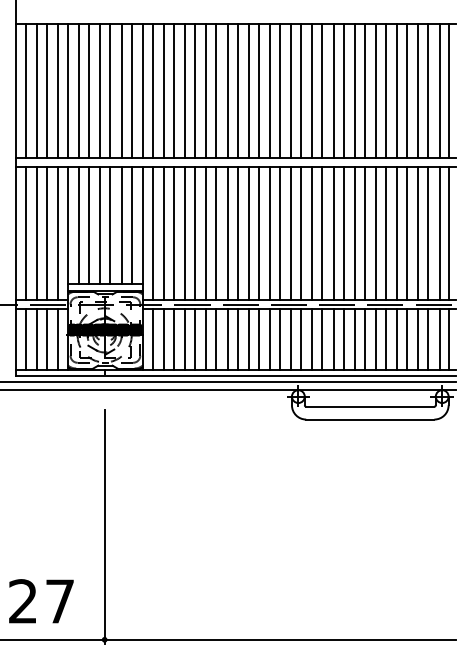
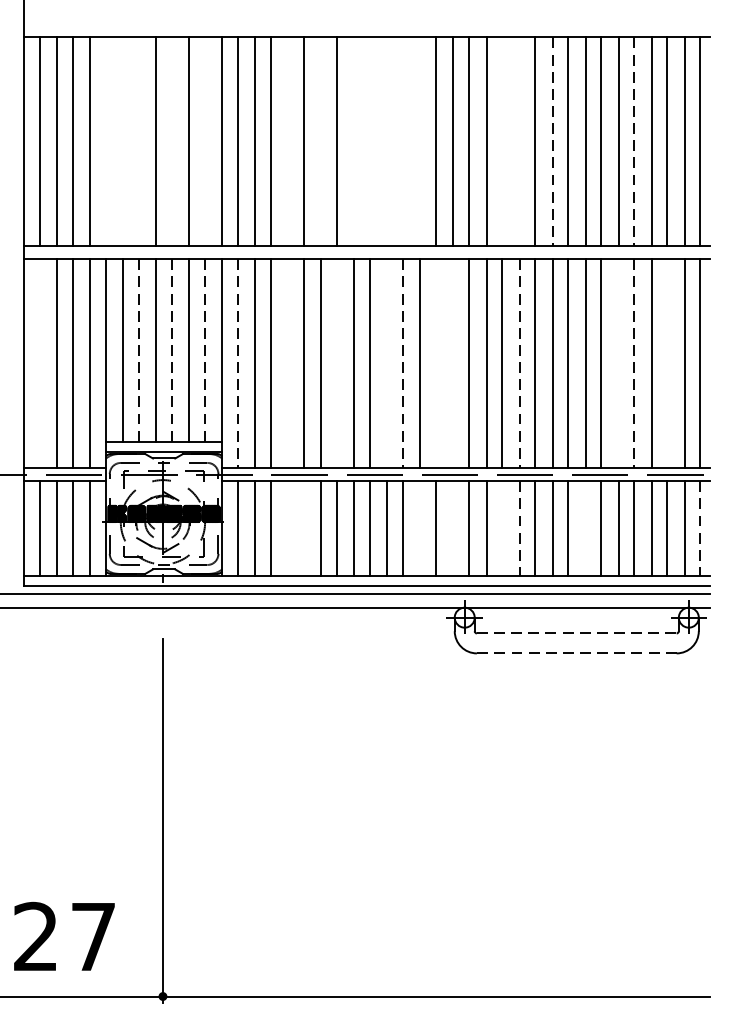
line: (68, 91) -> (106, 142), removed
line: (79, 91) -> (123, 142), removed
line: (89, 91) -> (139, 142), removed
line: (110, 91) -> (172, 142), removed
line: (131, 91) -> (204, 142), removed
line: (185, 91) -> (288, 142), removed
line: (206, 91) -> (321, 142), removed
line: (227, 91) -> (354, 142), removed
line: (237, 91) -> (369, 142), removed
line: (248, 91) -> (387, 142), removed
line: (258, 91) -> (402, 142), removed
line: (269, 91) -> (419, 142), removed
line: (322, 91) -> (502, 142), removed
line: (333, 91) -> (519, 142), removed
line: (354, 91) -> (552, 142), solid -> dashed
line: (407, 91) -> (634, 142), solid -> dashed
line: (89, 225) -> (139, 351), solid -> dashed
line: (110, 225) -> (172, 351), solid -> dashed
line: (131, 225) -> (204, 351), solid -> dashed
line: (25, 233) -> (39, 363), removed
line: (152, 233) -> (237, 363), solid -> dashed
line: (185, 233) -> (288, 363), removed
line: (216, 233) -> (337, 363), removed
line: (248, 233) -> (387, 363), removed
line: (258, 233) -> (402, 363), solid -> dashed
line: (279, 233) -> (435, 363), removed
line: (291, 233) -> (454, 363), removed
line: (333, 233) -> (519, 363), solid -> dashed
line: (397, 233) -> (619, 363), removed
line: (407, 233) -> (634, 363), solid -> dashed
line: (428, 233) -> (667, 363), removed
line: (185, 339) -> (288, 528), removed
line: (195, 339) -> (304, 528), removed
line: (269, 339) -> (419, 528), removed
line: (291, 339) -> (454, 528), removed
line: (322, 339) -> (502, 528), removed
line: (333, 339) -> (519, 528), solid -> dashed
line: (375, 339) -> (584, 528), removed
line: (449, 339) -> (700, 528), solid -> dashed
line: (370, 406) -> (577, 633), solid -> dashed
line: (369, 419) -> (575, 653), solid -> dashed

